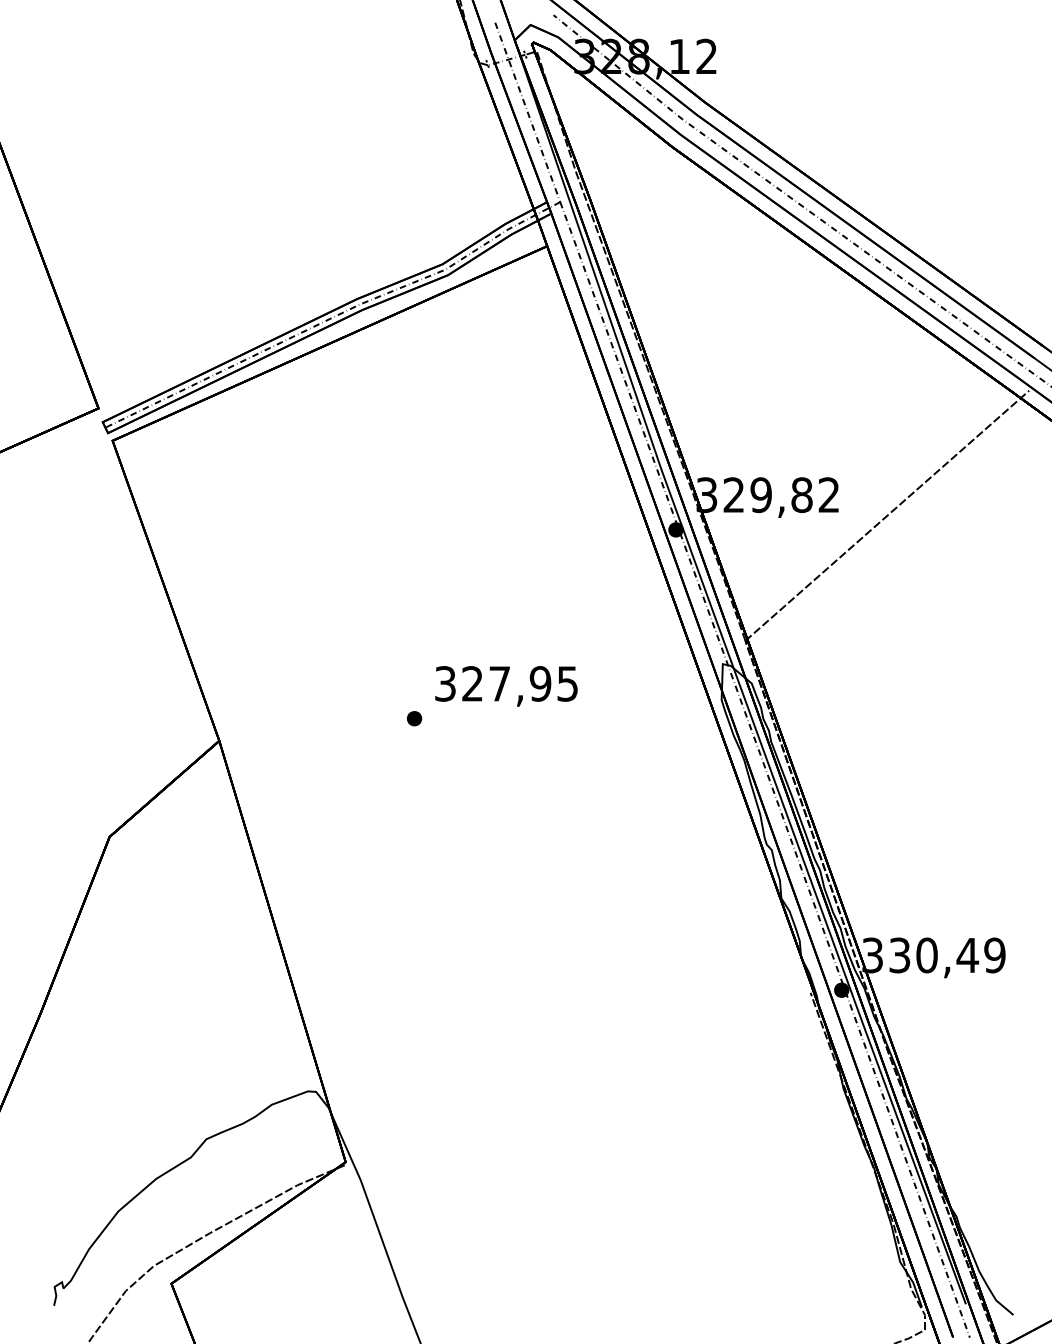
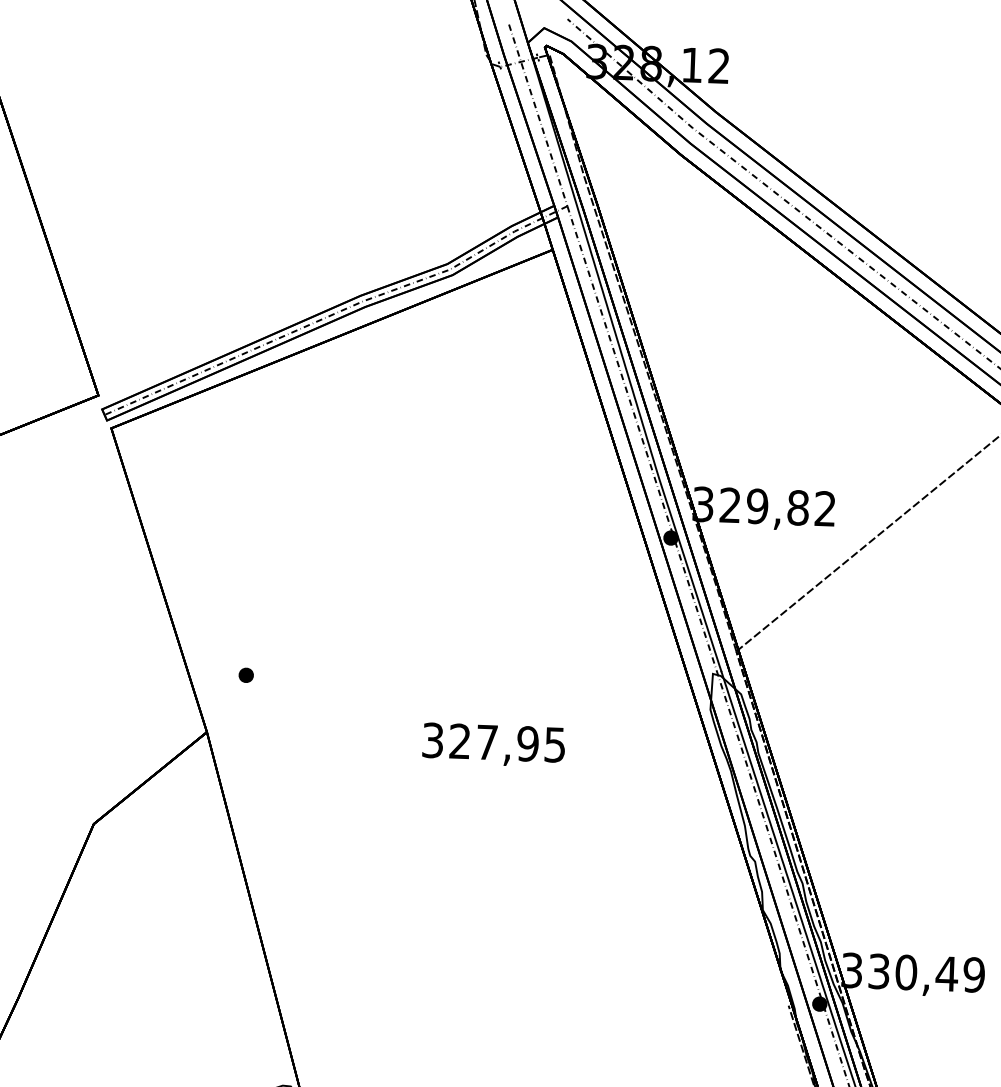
text: (506, 686) -> (493, 745), moved
part: (414, 718) -> (246, 675), moved

